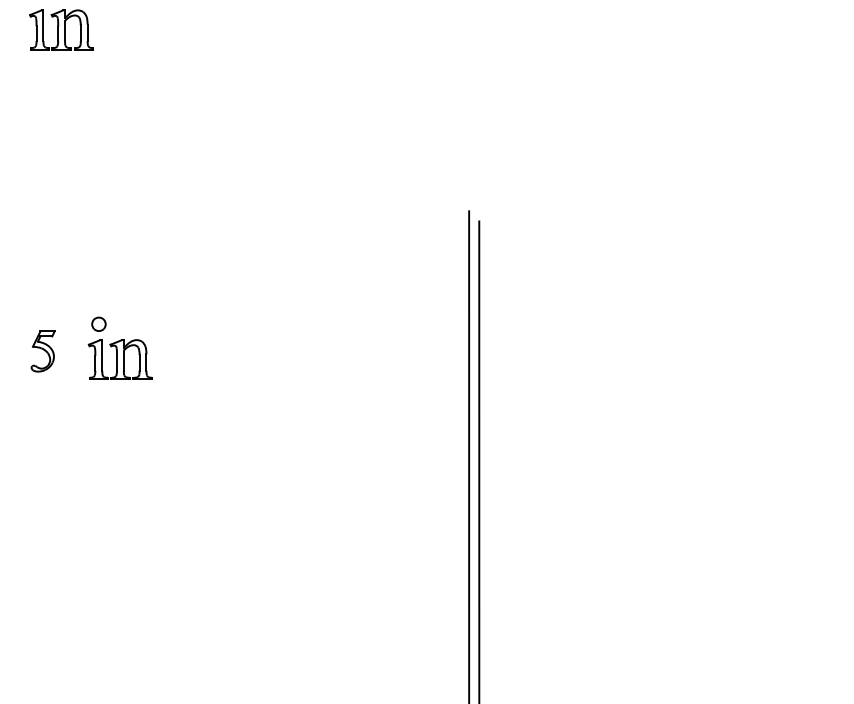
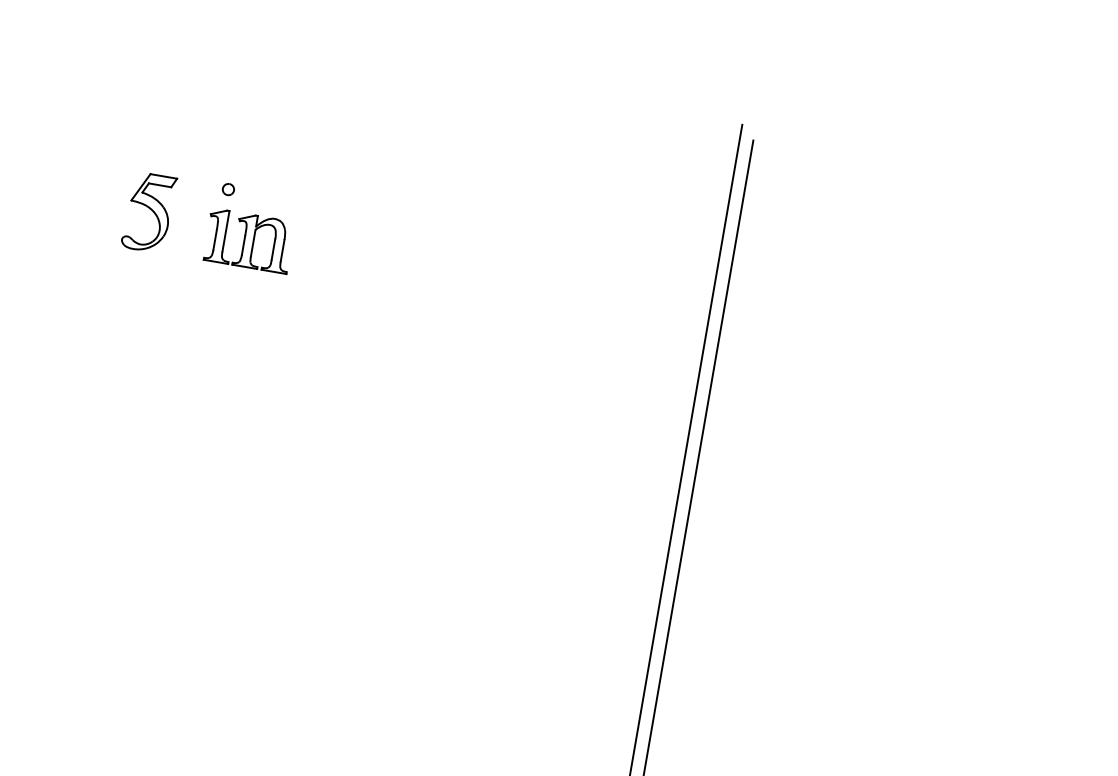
part: (98, 324) -> (228, 189), size x0.62
part: (42, 351) -> (148, 212), size x1.43

